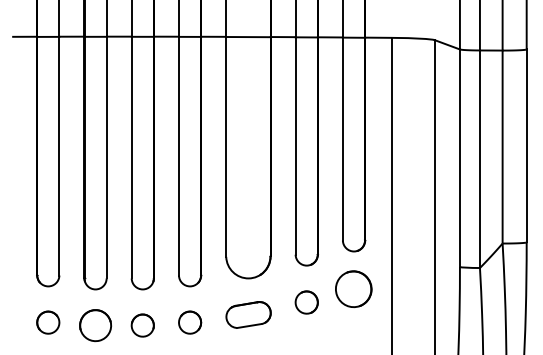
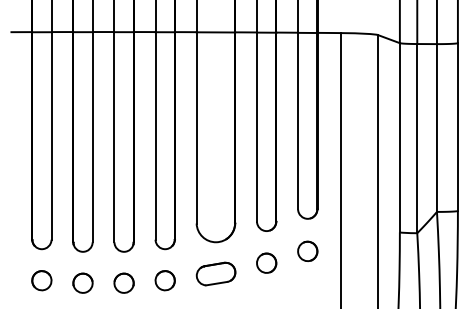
part: (354, 288) -> (308, 251), size x0.62
part: (95, 325) -> (82, 283), size x0.71

